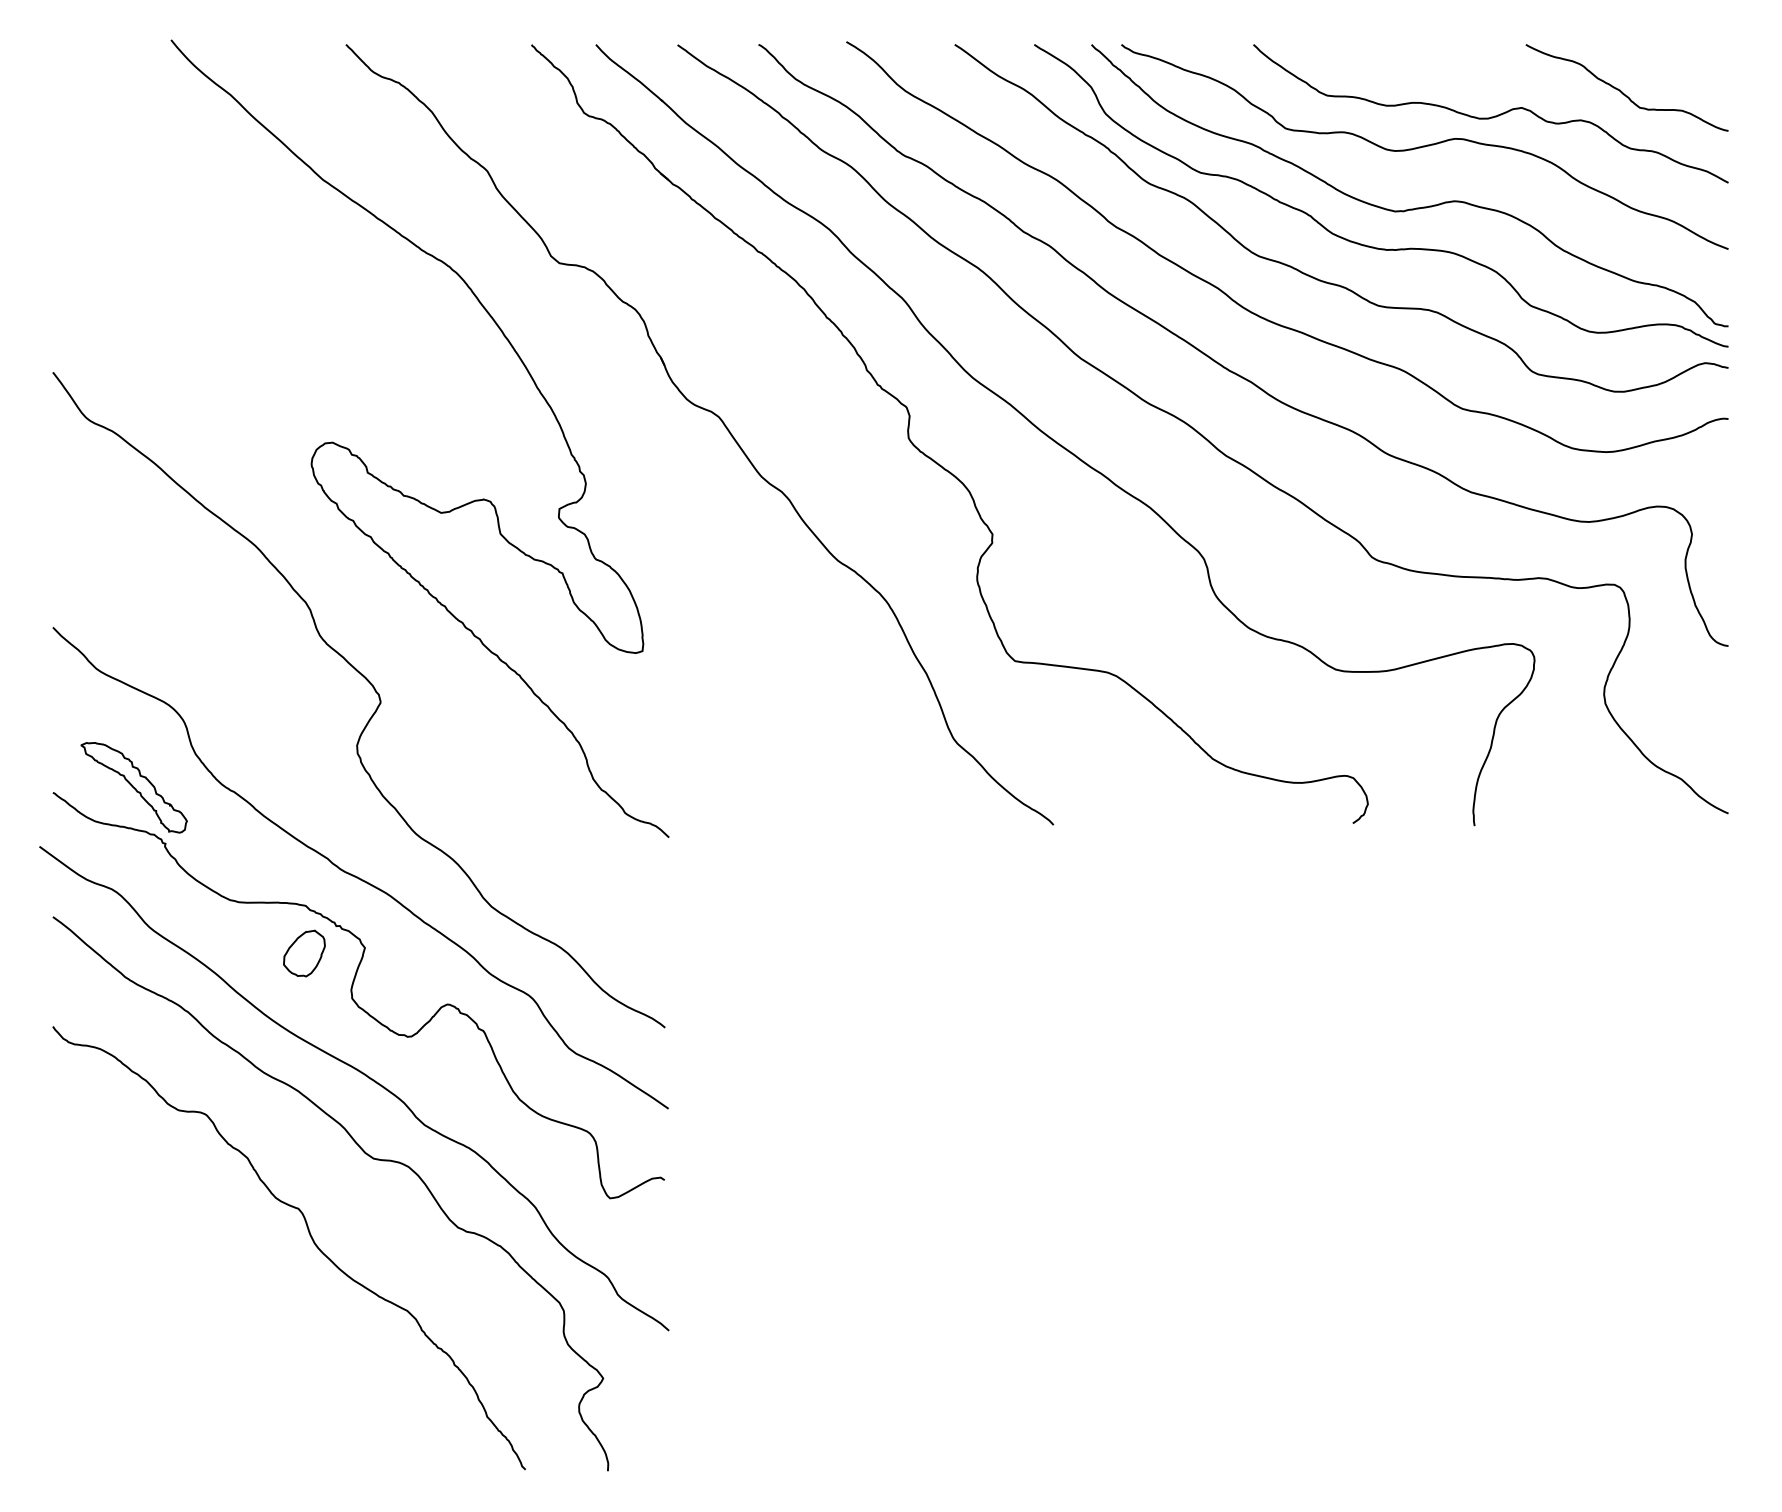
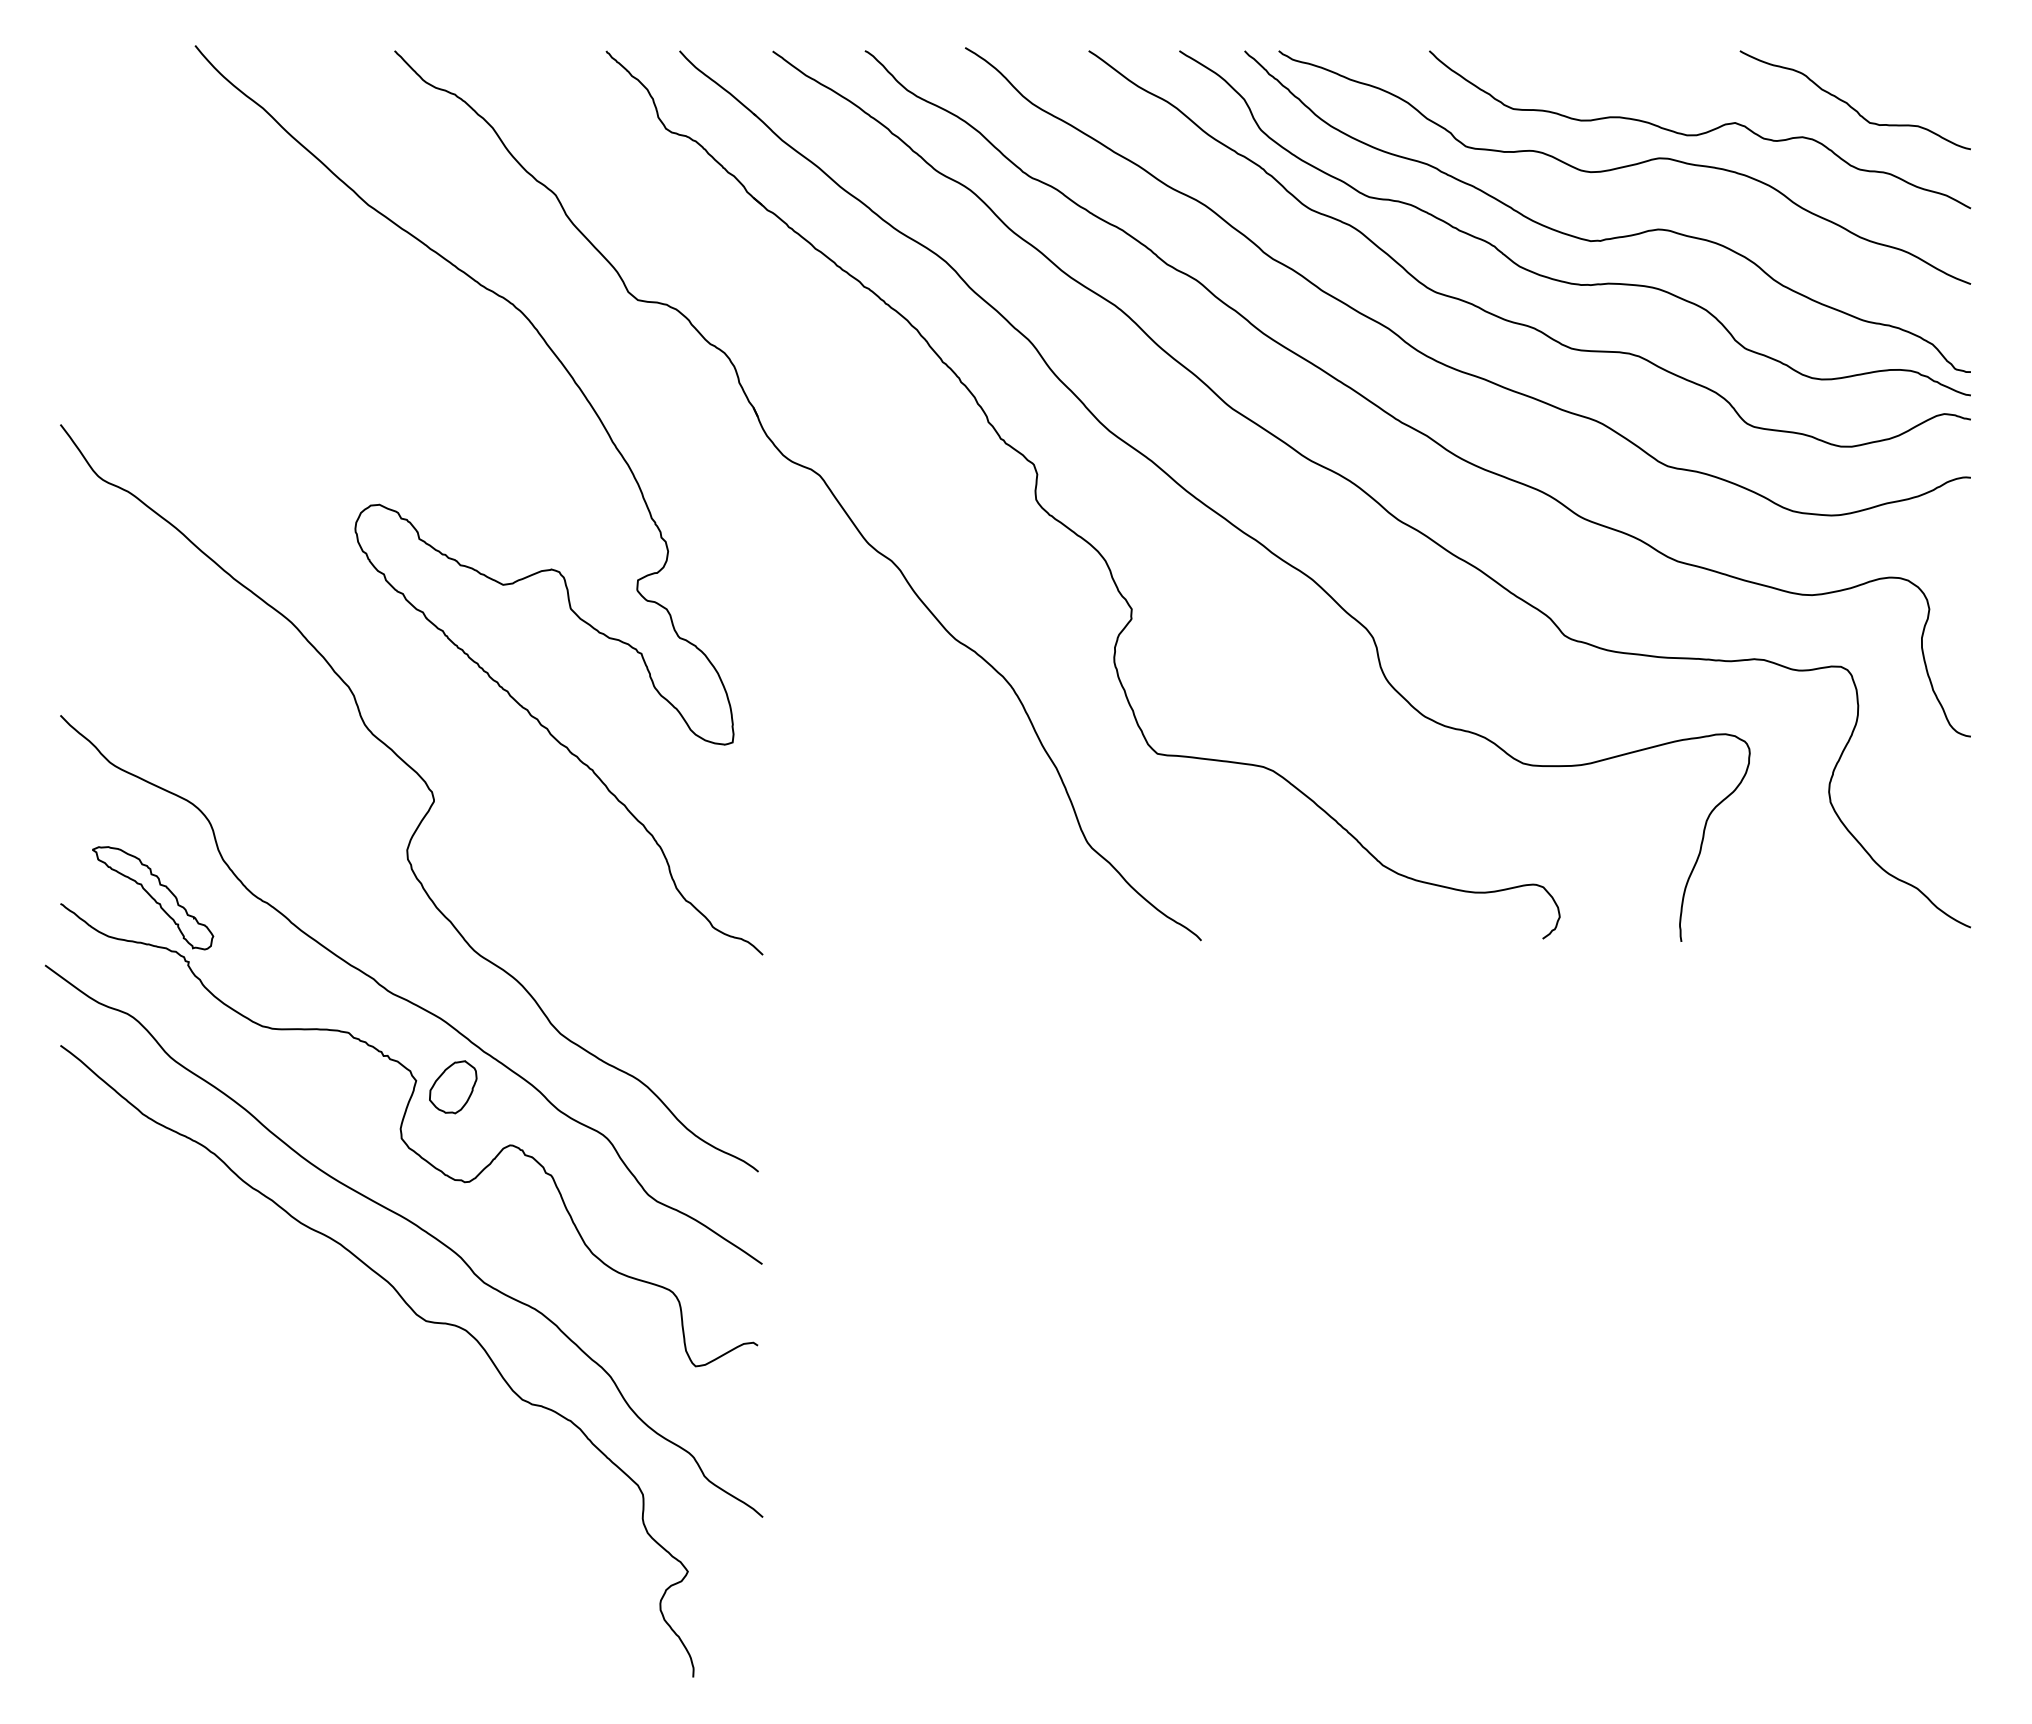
part: (304, 953) -> (453, 1087), moved
curve: (310, 1237) -> (354, 1411), removed

